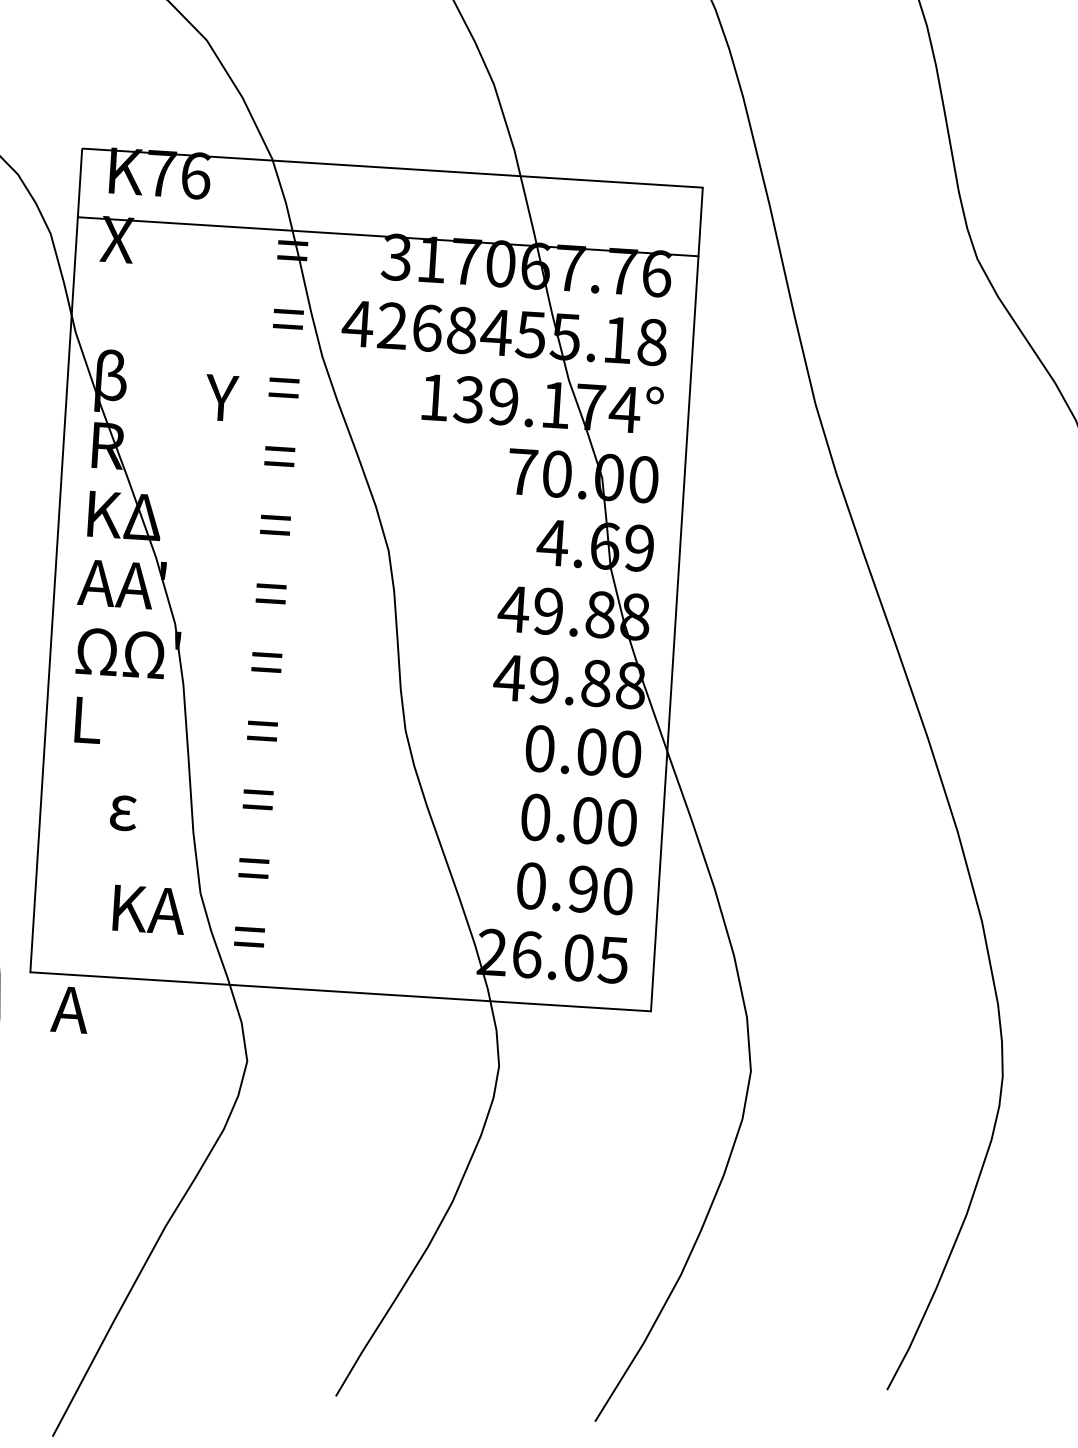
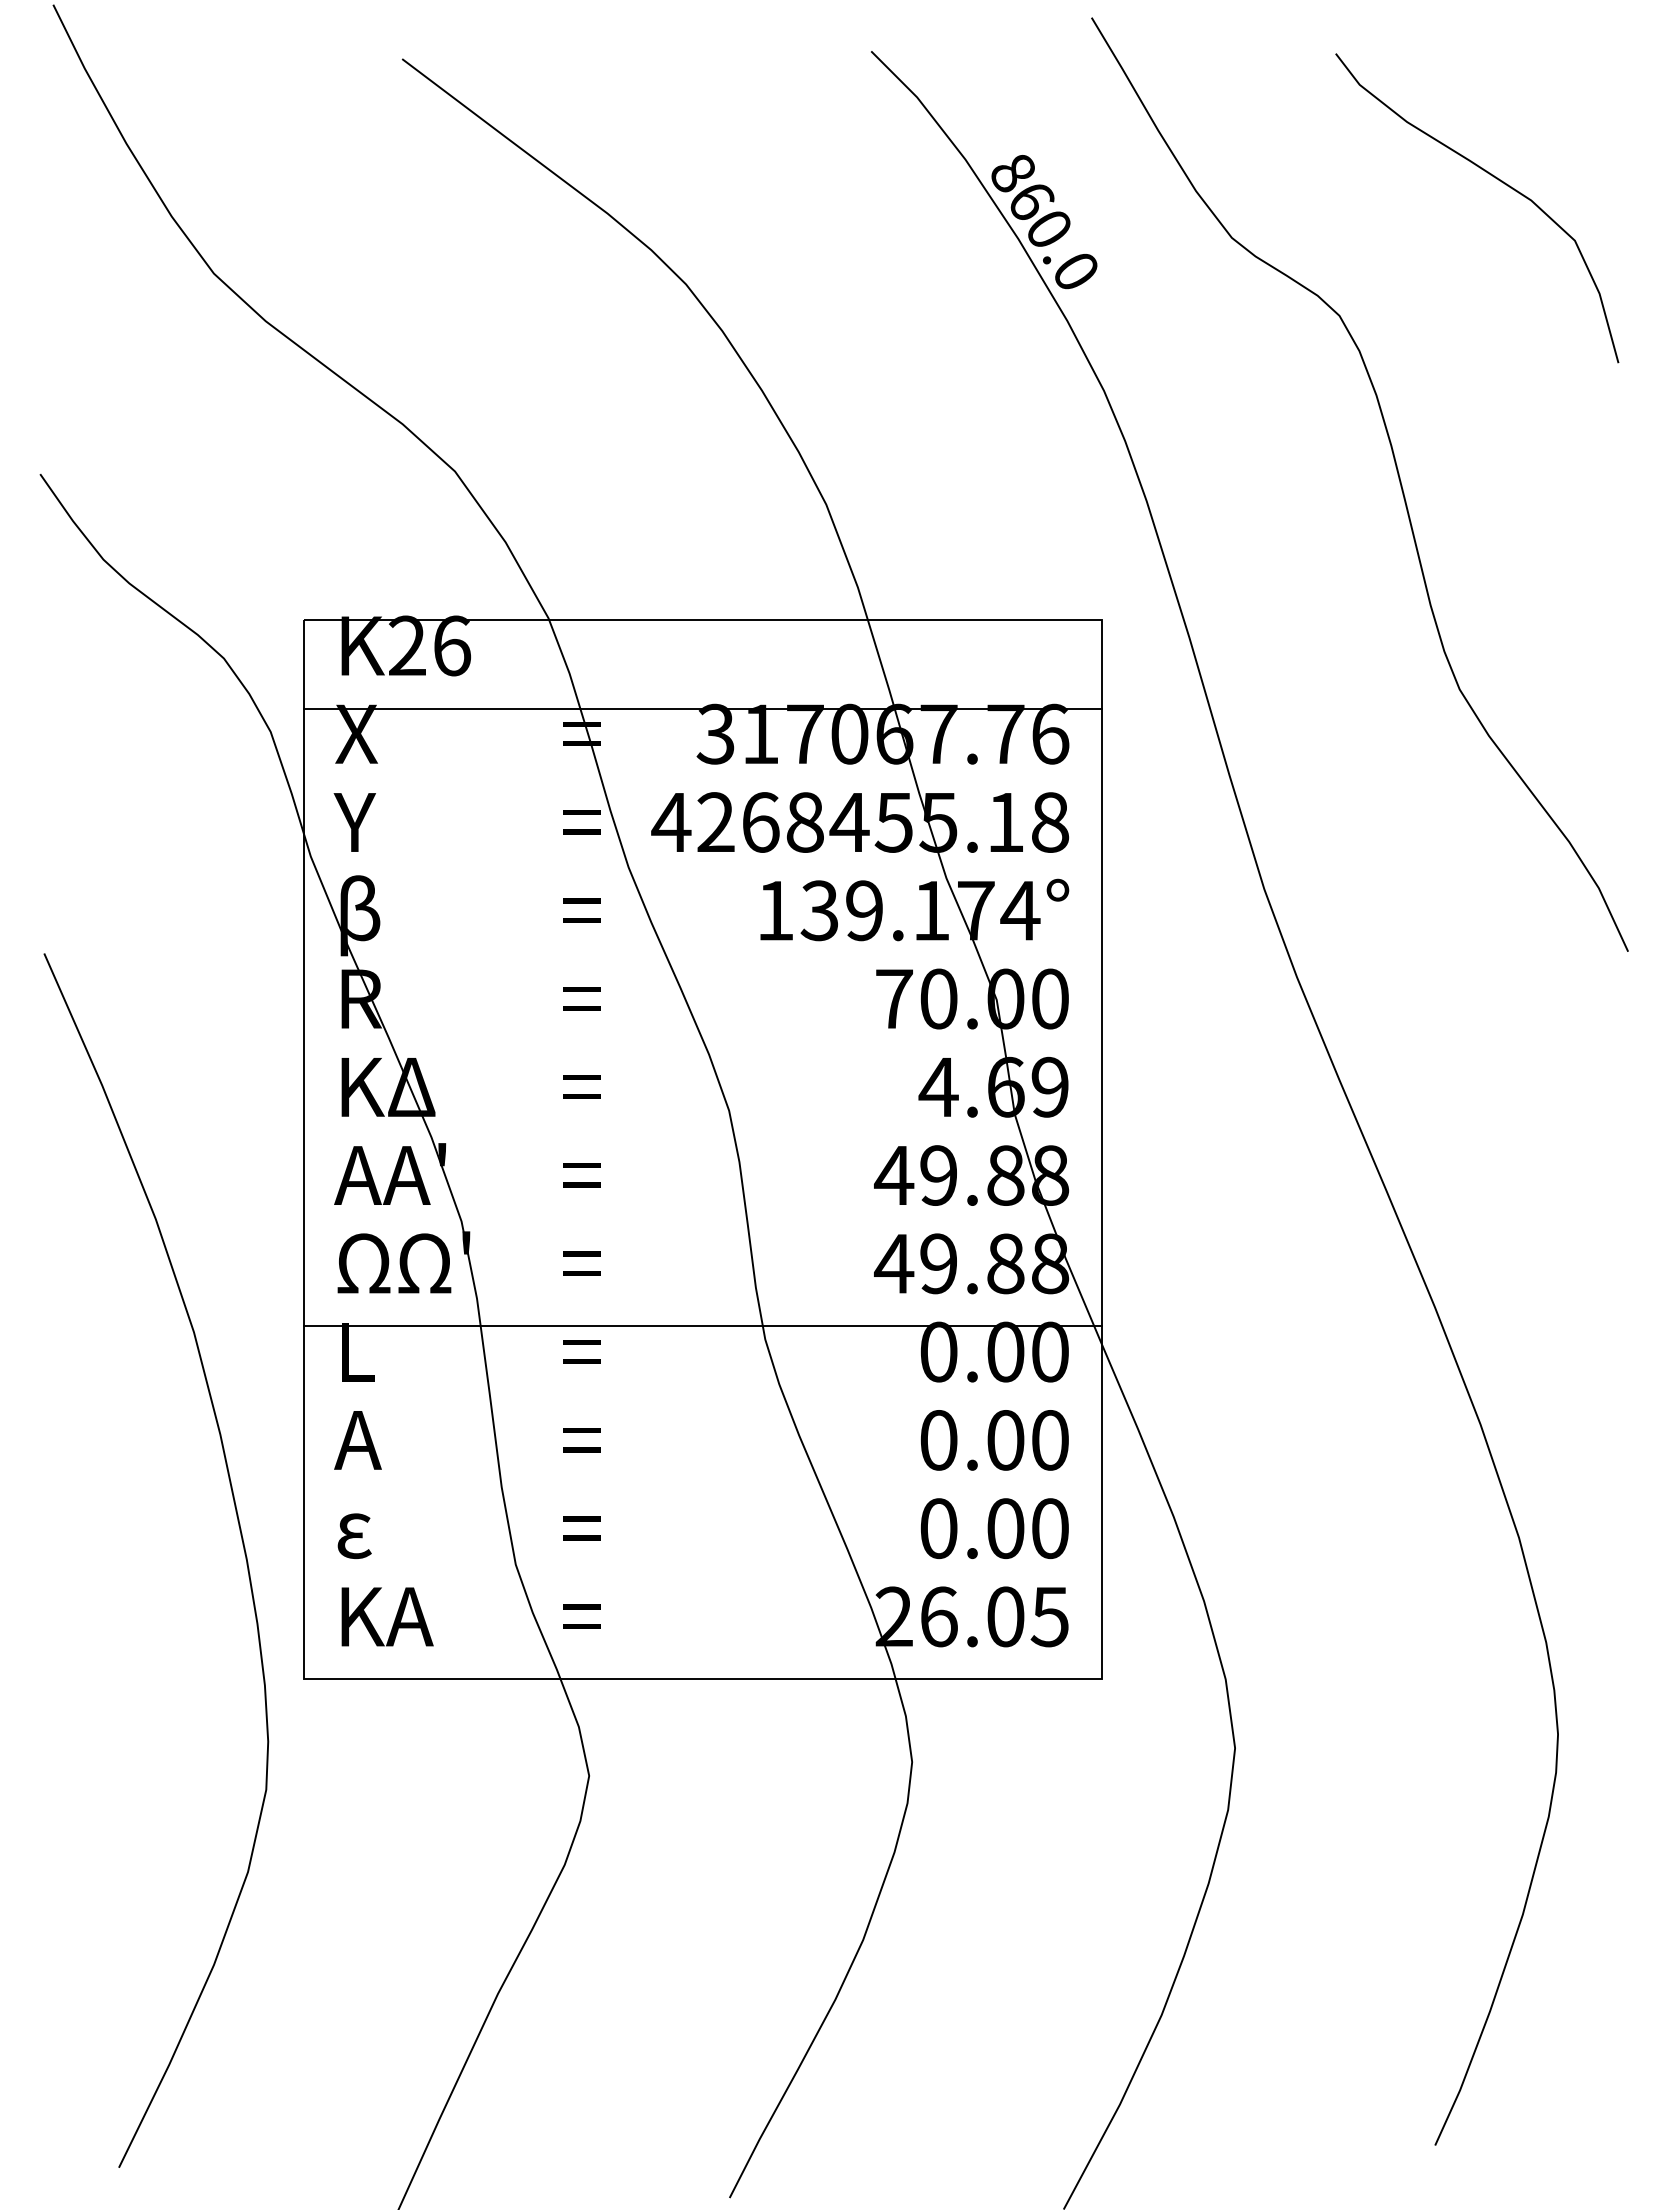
text: (161, 173) -> (407, 645), K76 -> K26
text: (221, 398) -> (354, 822), moved
line: (358, 717) -> (703, 1326), added
text: (123, 812) -> (354, 1535), moved
text: (583, 889) -> (1005, 1528), 0.90 -> 0.00
text: (149, 909) -> (387, 1616), moved
text: (69, 1009) -> (357, 1440), moved

